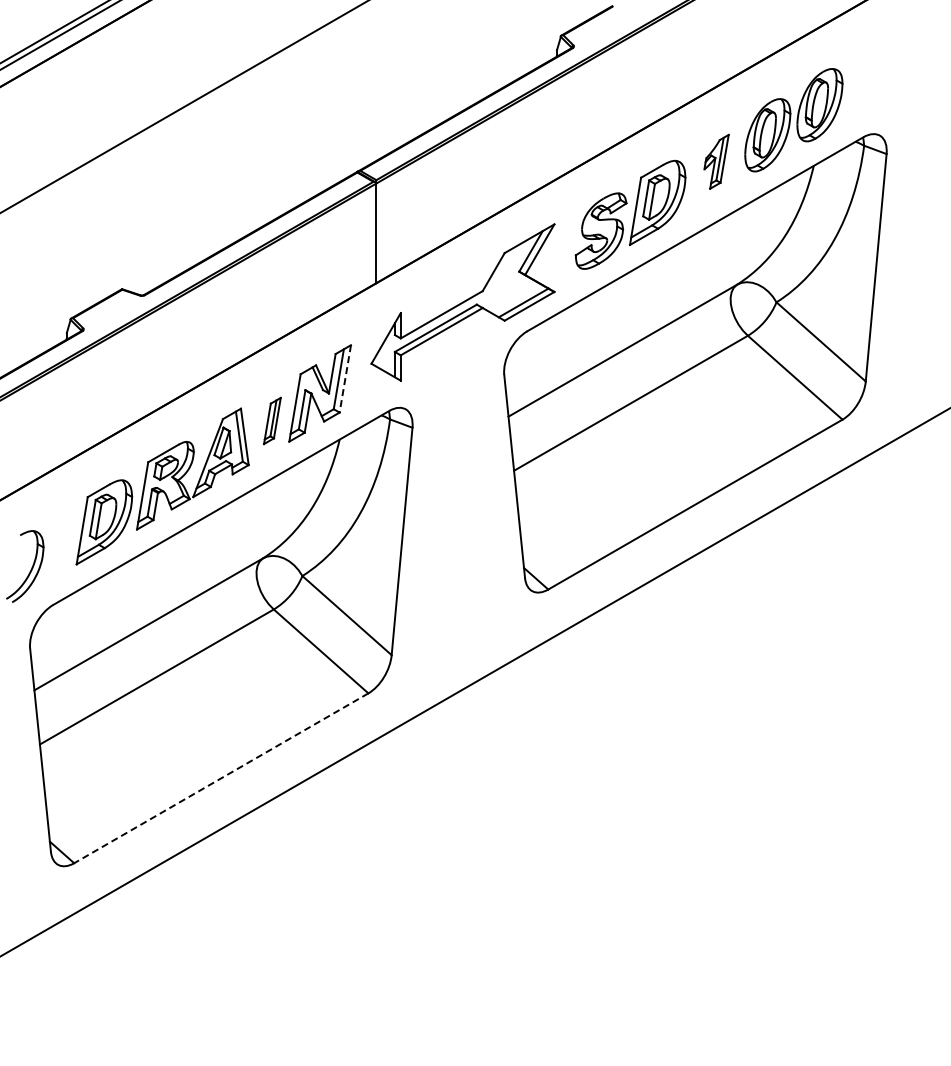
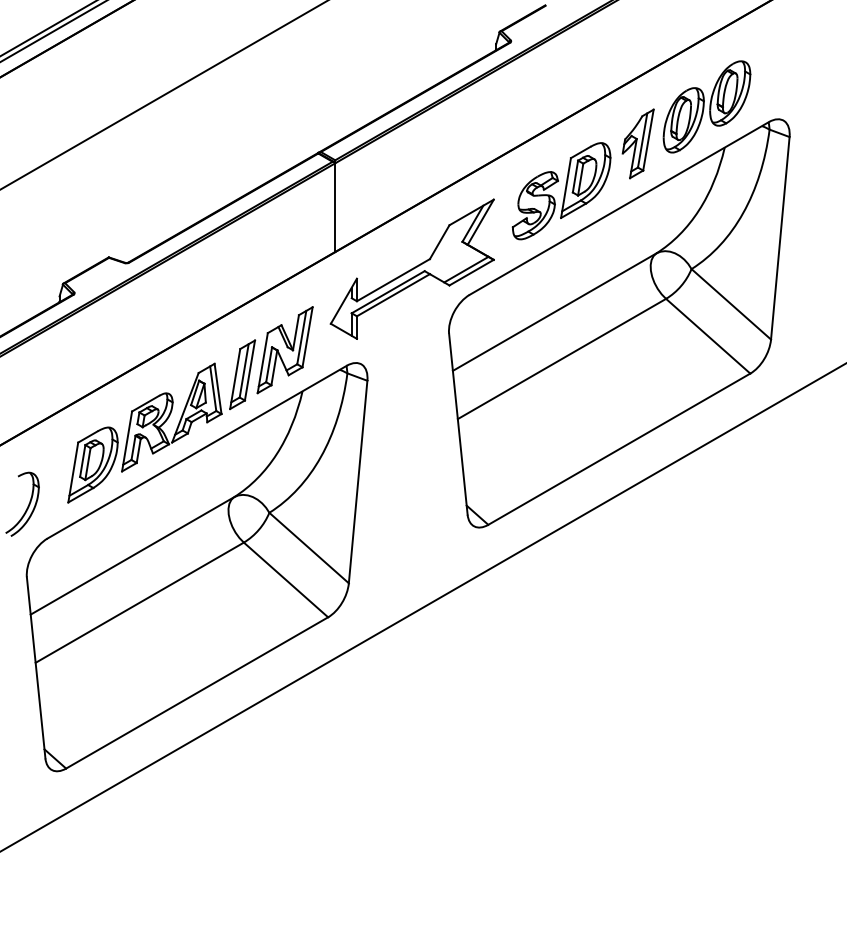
part: (716, 161) -> (638, 143), size x1.43
line: (345, 379) -> (307, 337), dashed -> solid
part: (272, 420) -> (242, 374), size x1.67
line: (221, 778) -> (197, 693), dashed -> solid

